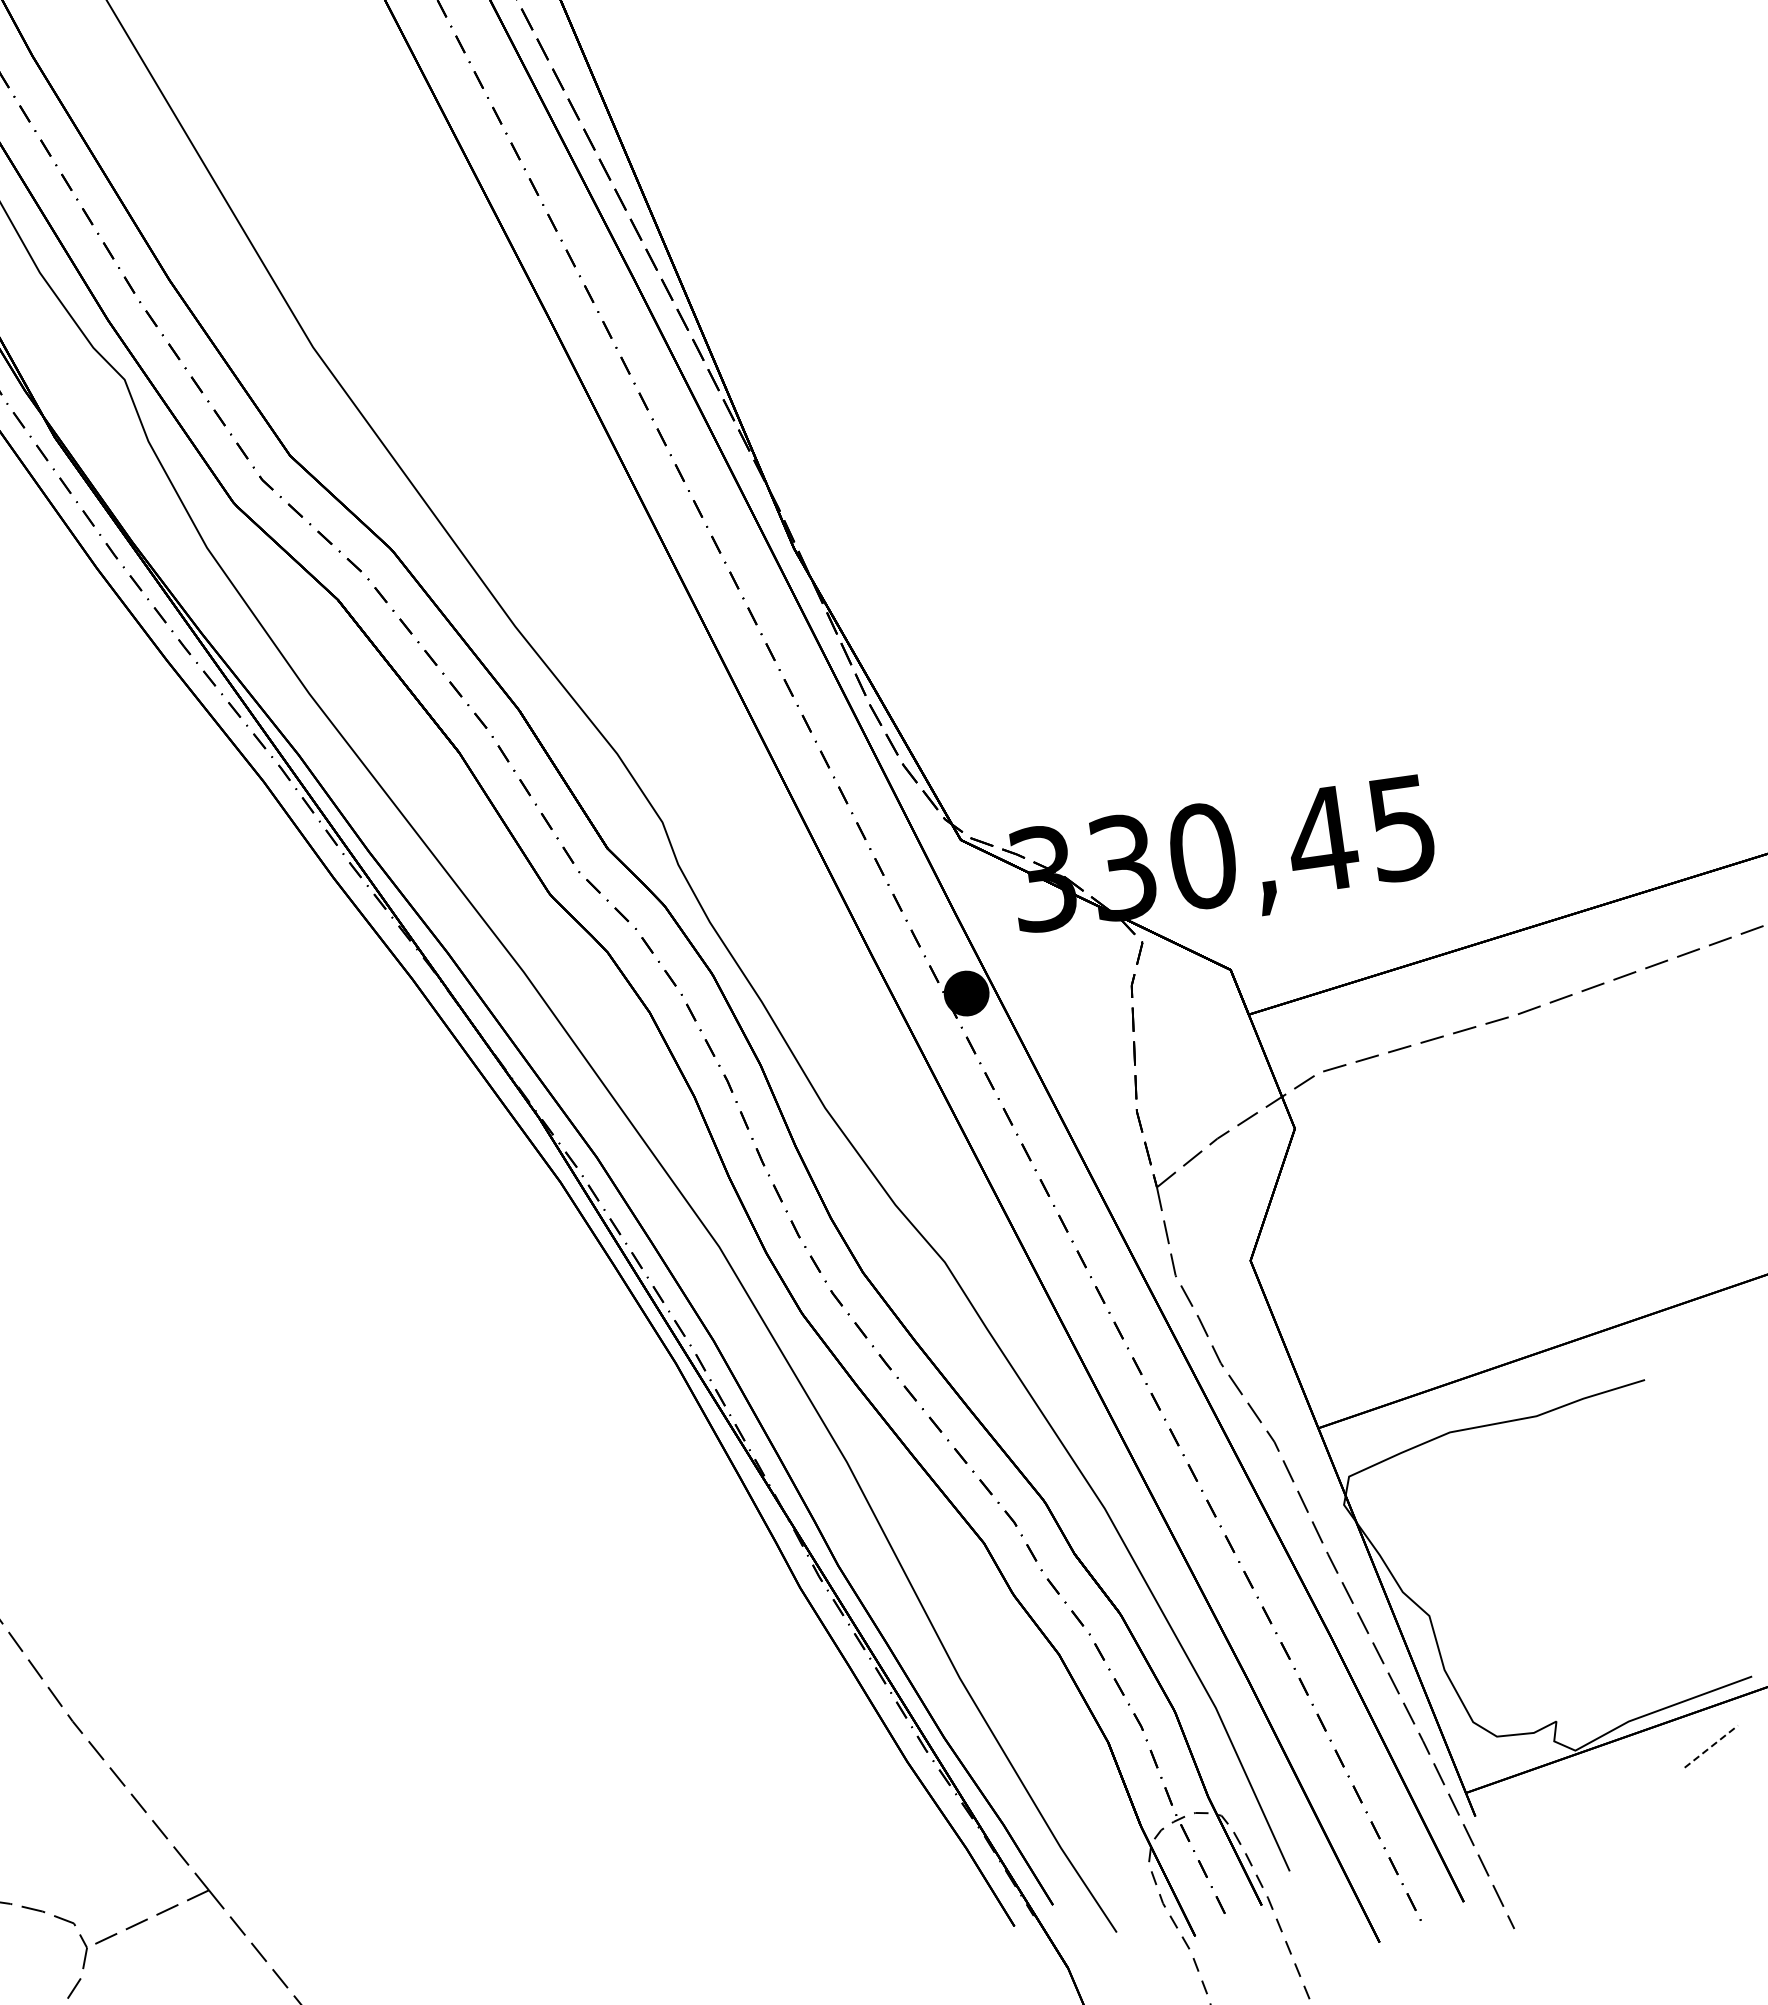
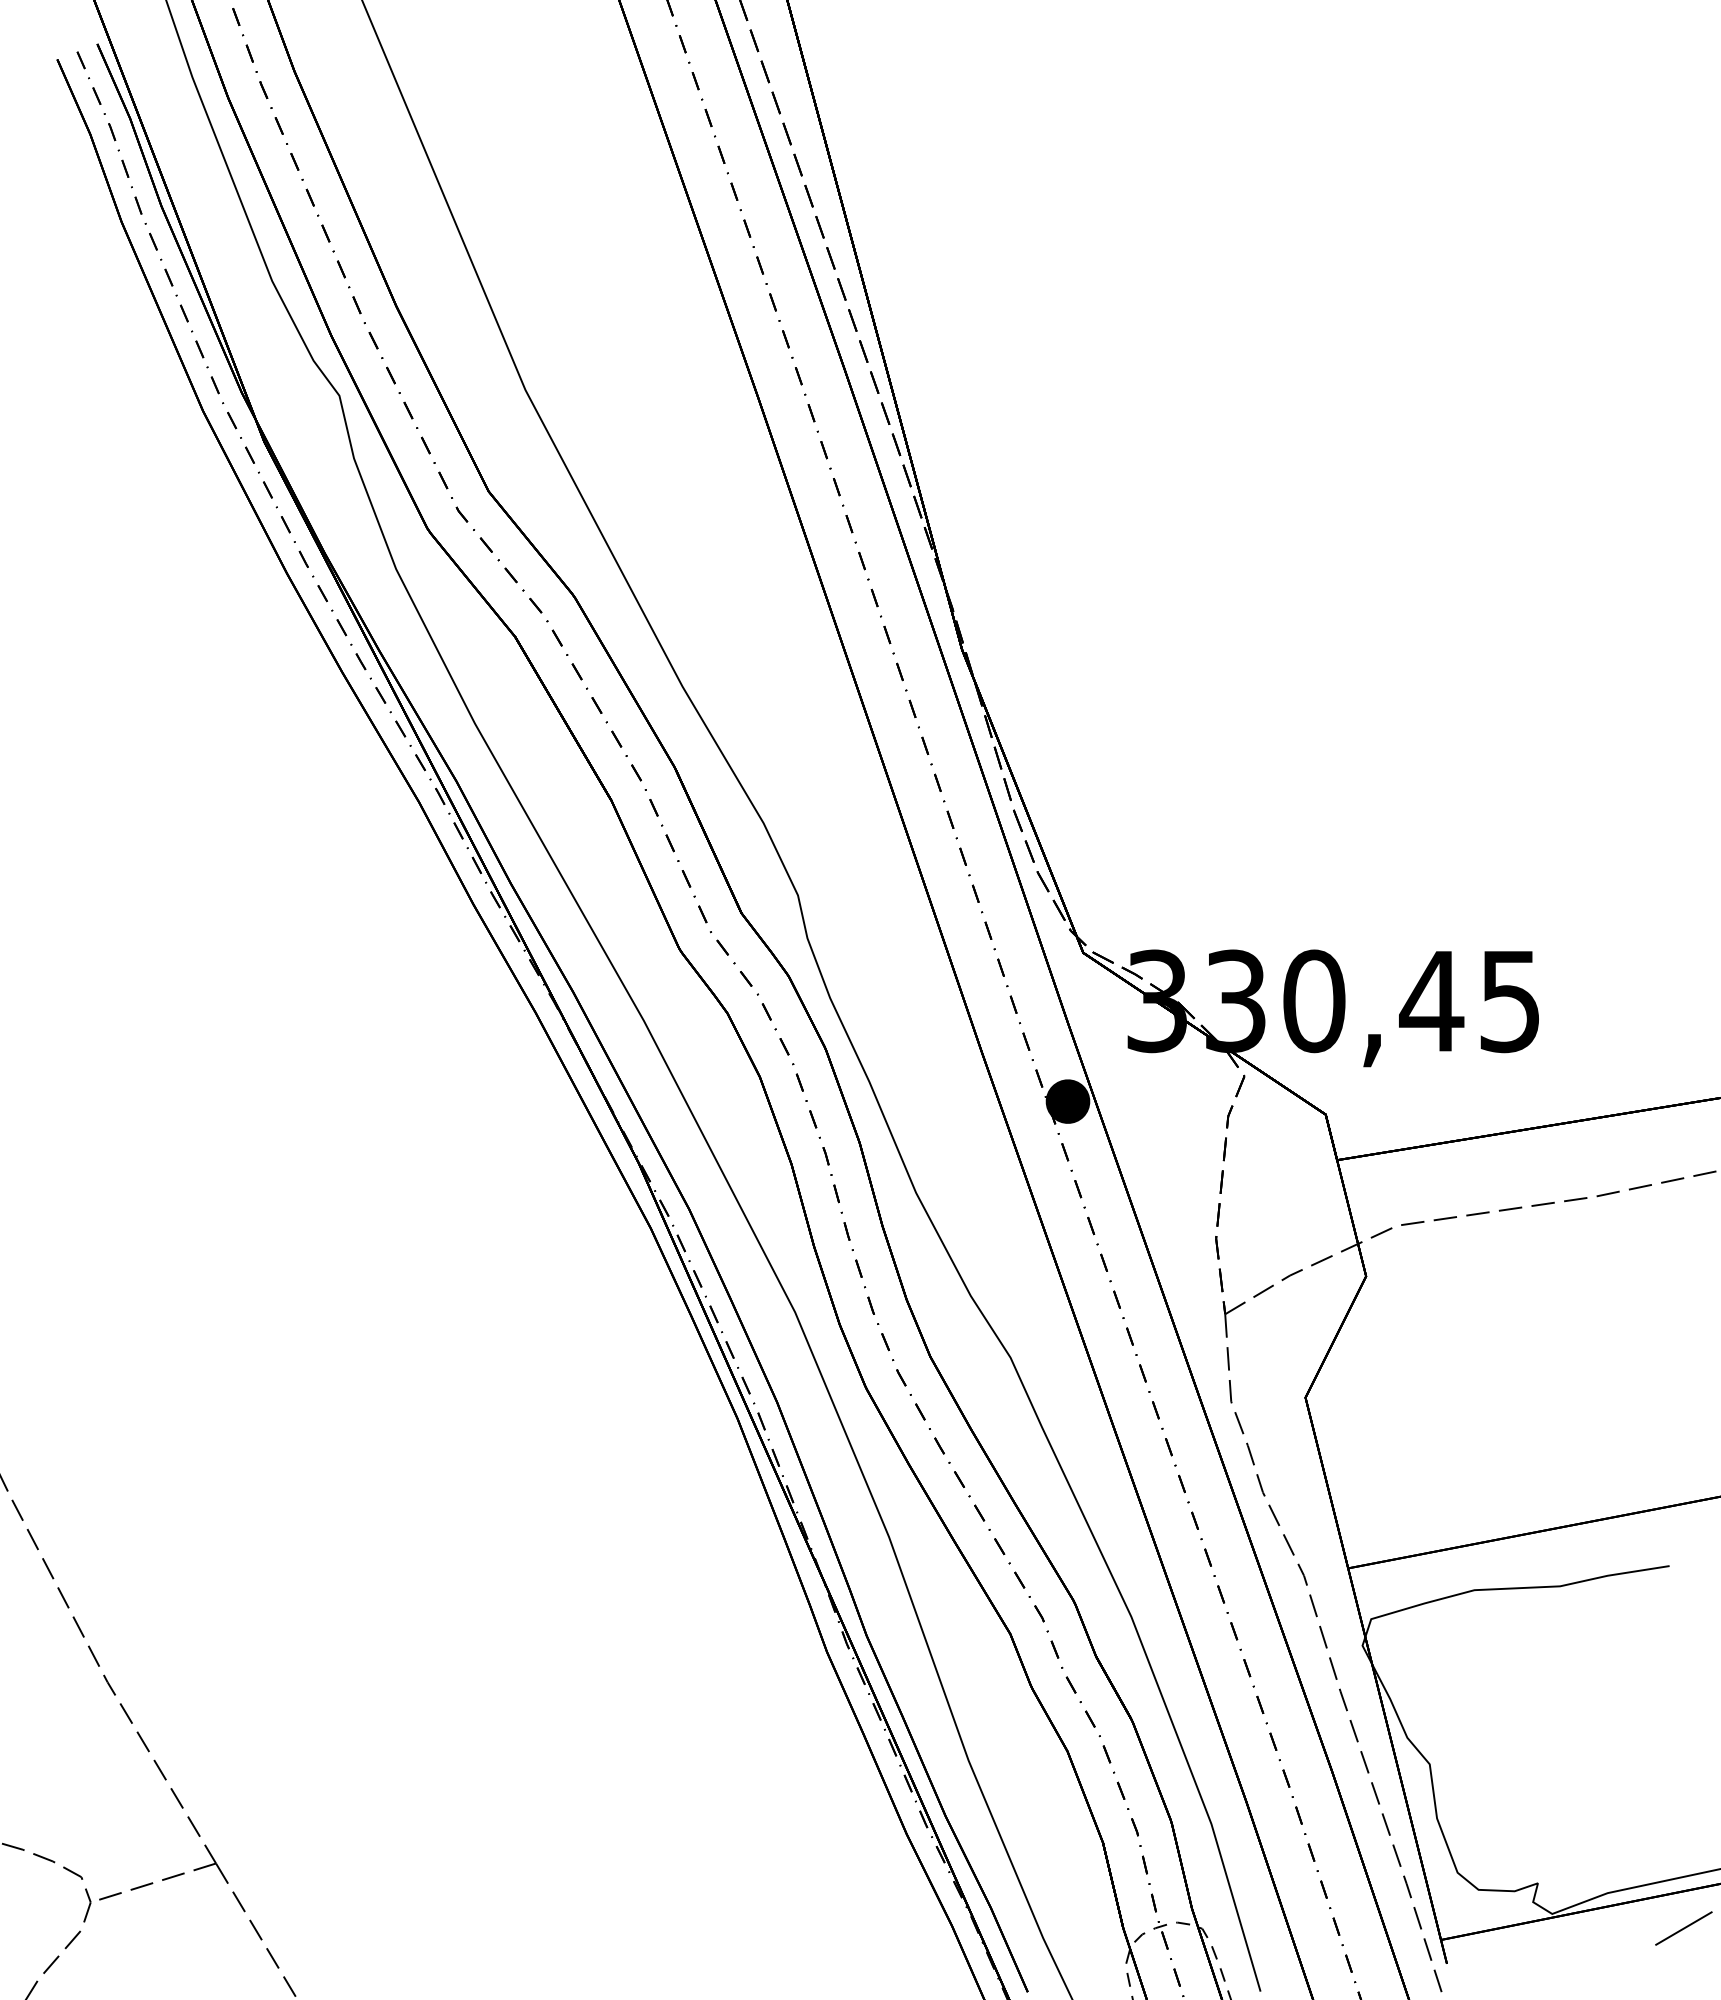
line: (1711, 1746) -> (1684, 1928), dashed -> solid

